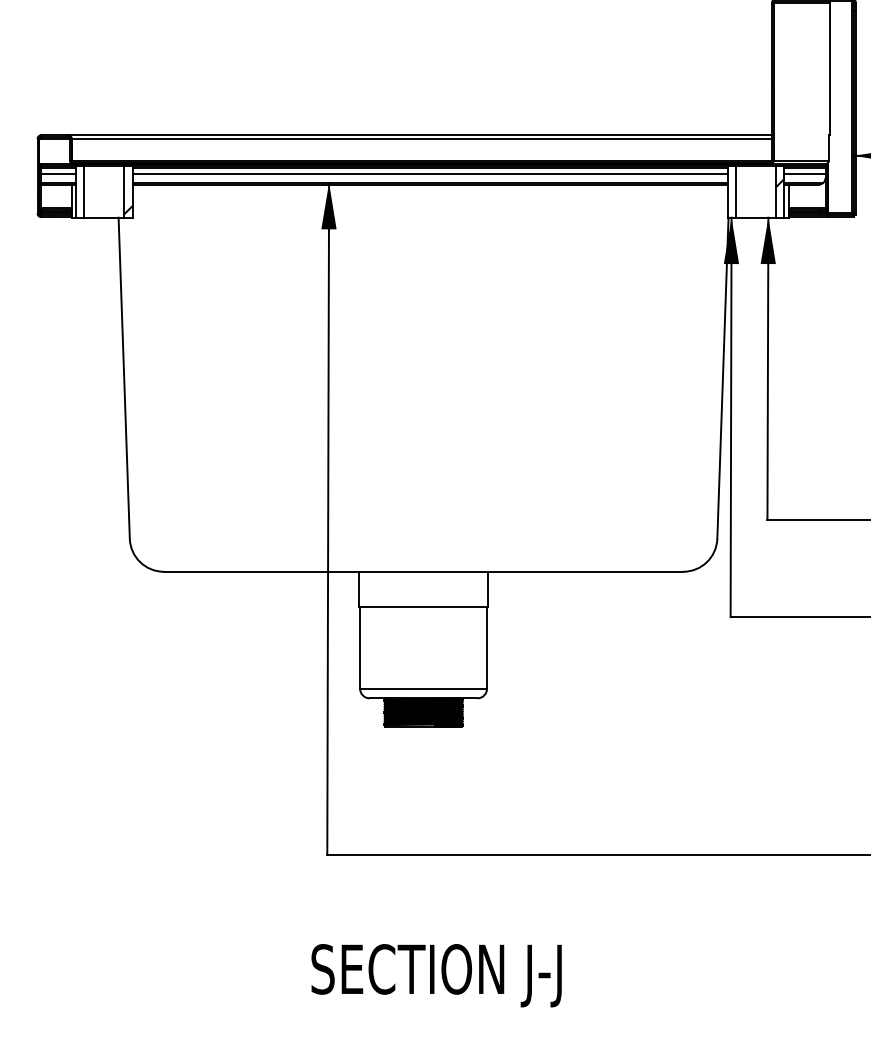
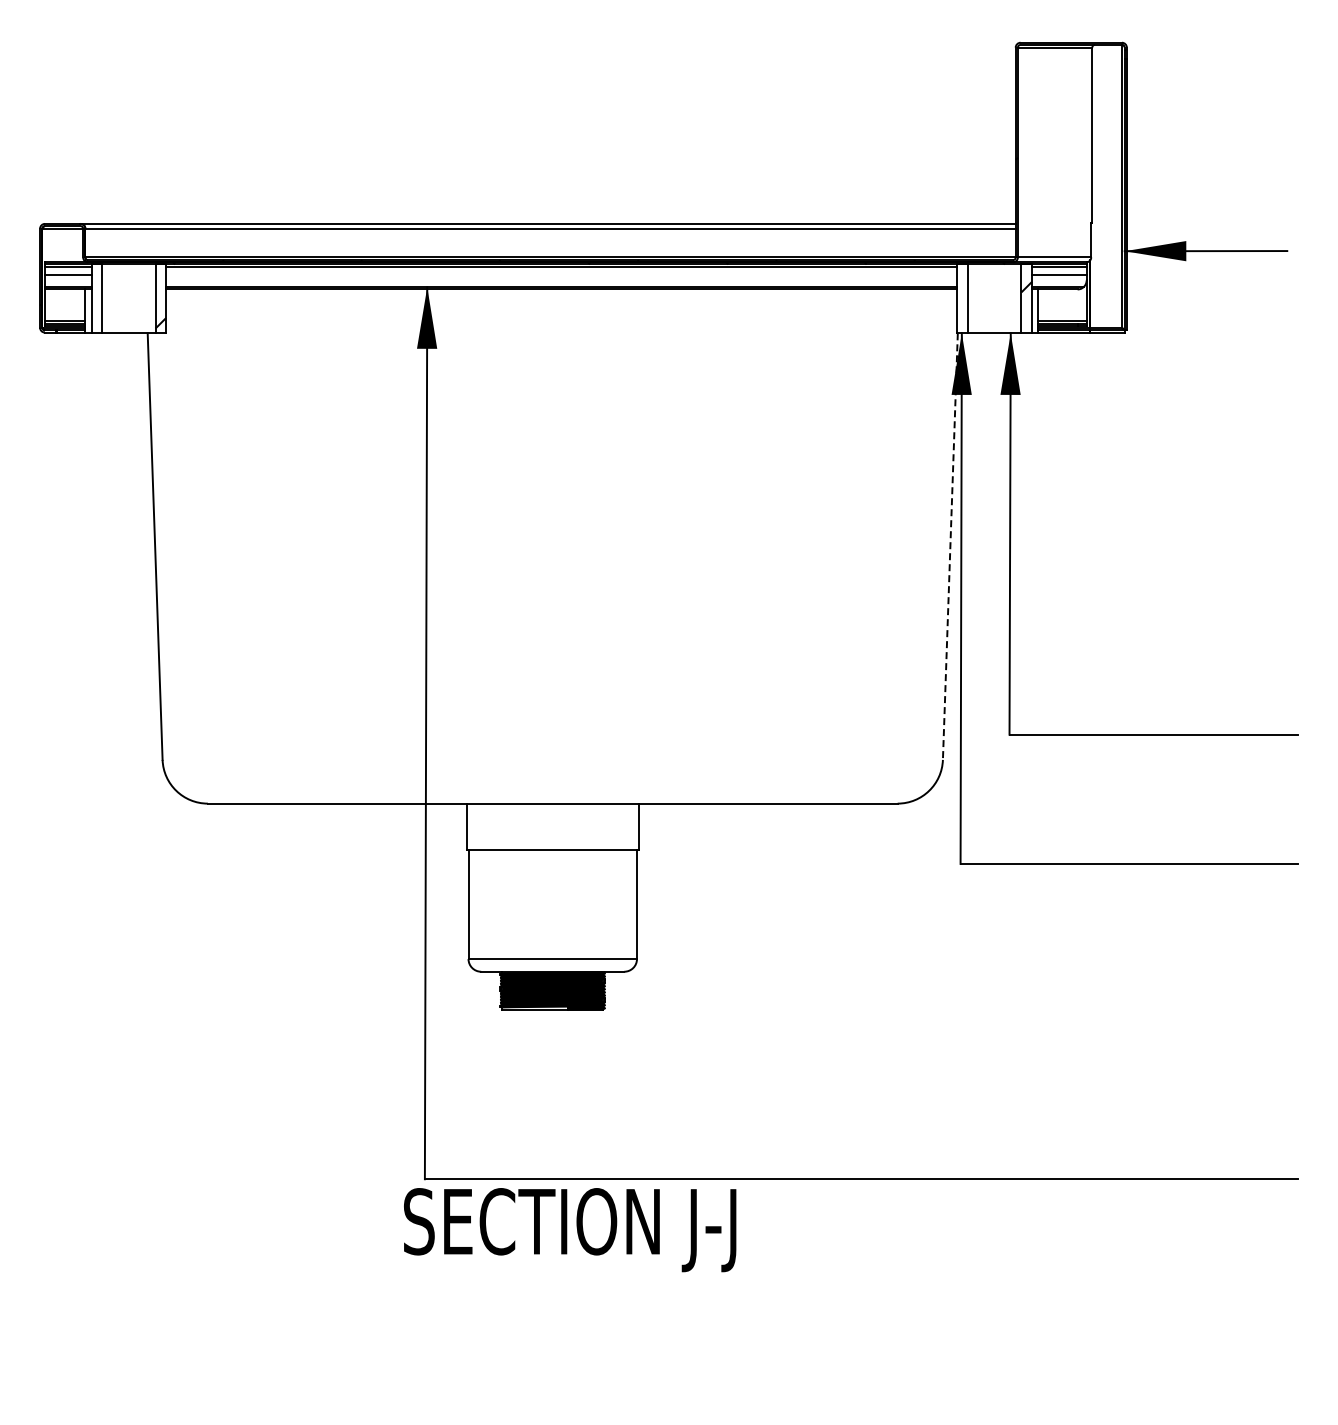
line: (430, 174) -> (561, 275), removed
line: (723, 378) -> (950, 547), solid -> dashed
text: (436, 975) -> (570, 1230), moved

